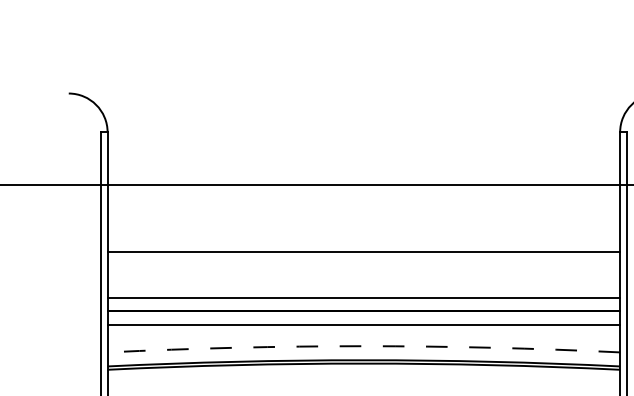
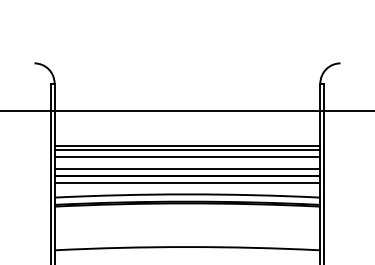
line: (363, 259) -> (187, 149), added
line: (363, 275) -> (187, 157), added
arc: (363, 346) -> (187, 194), dashed -> solid

